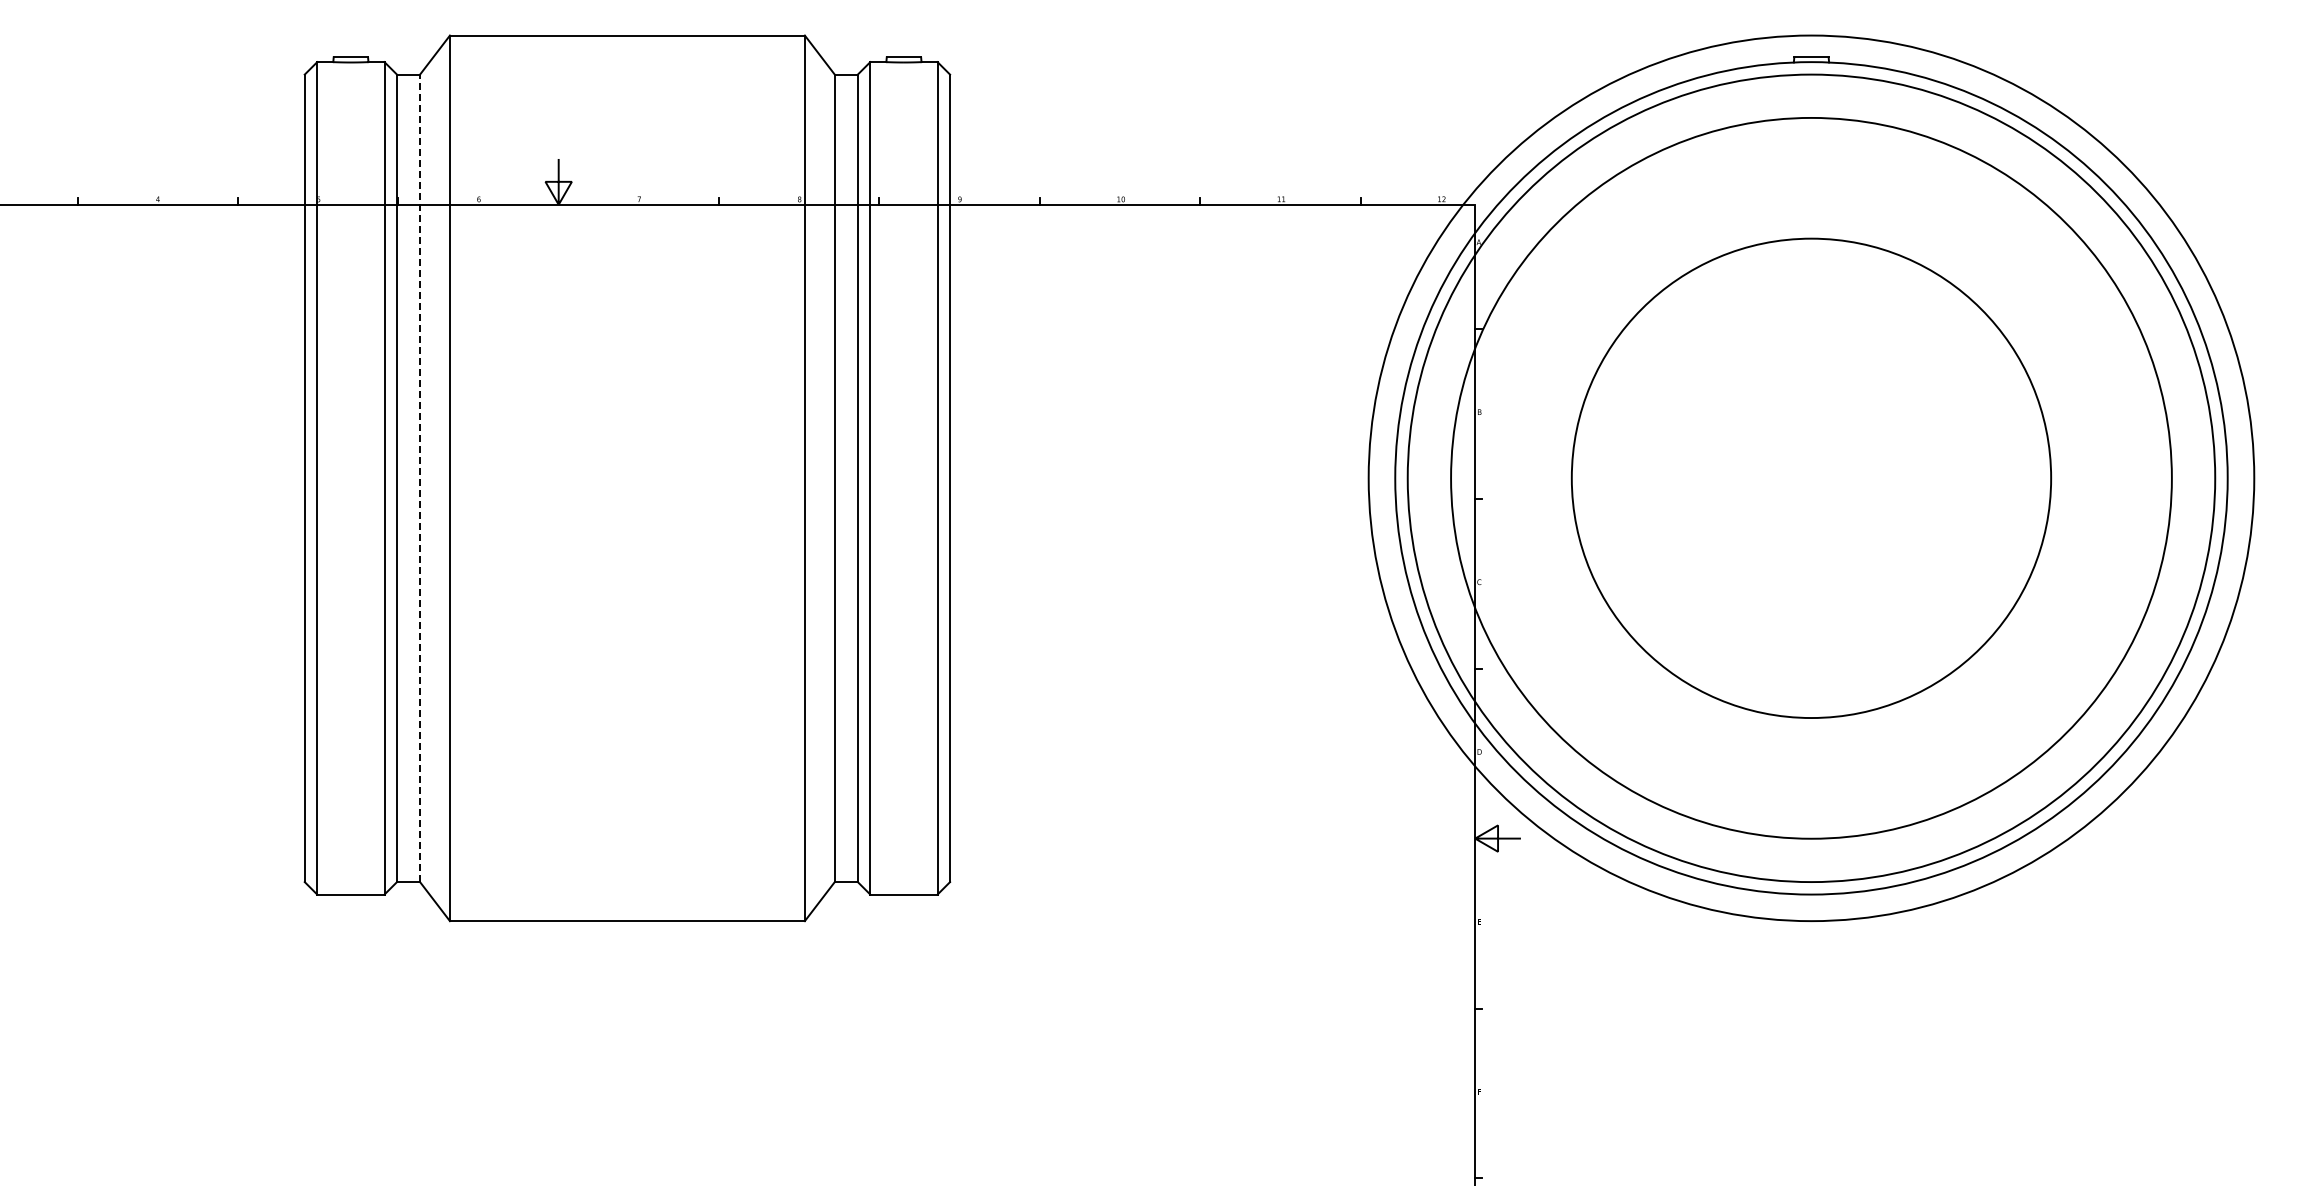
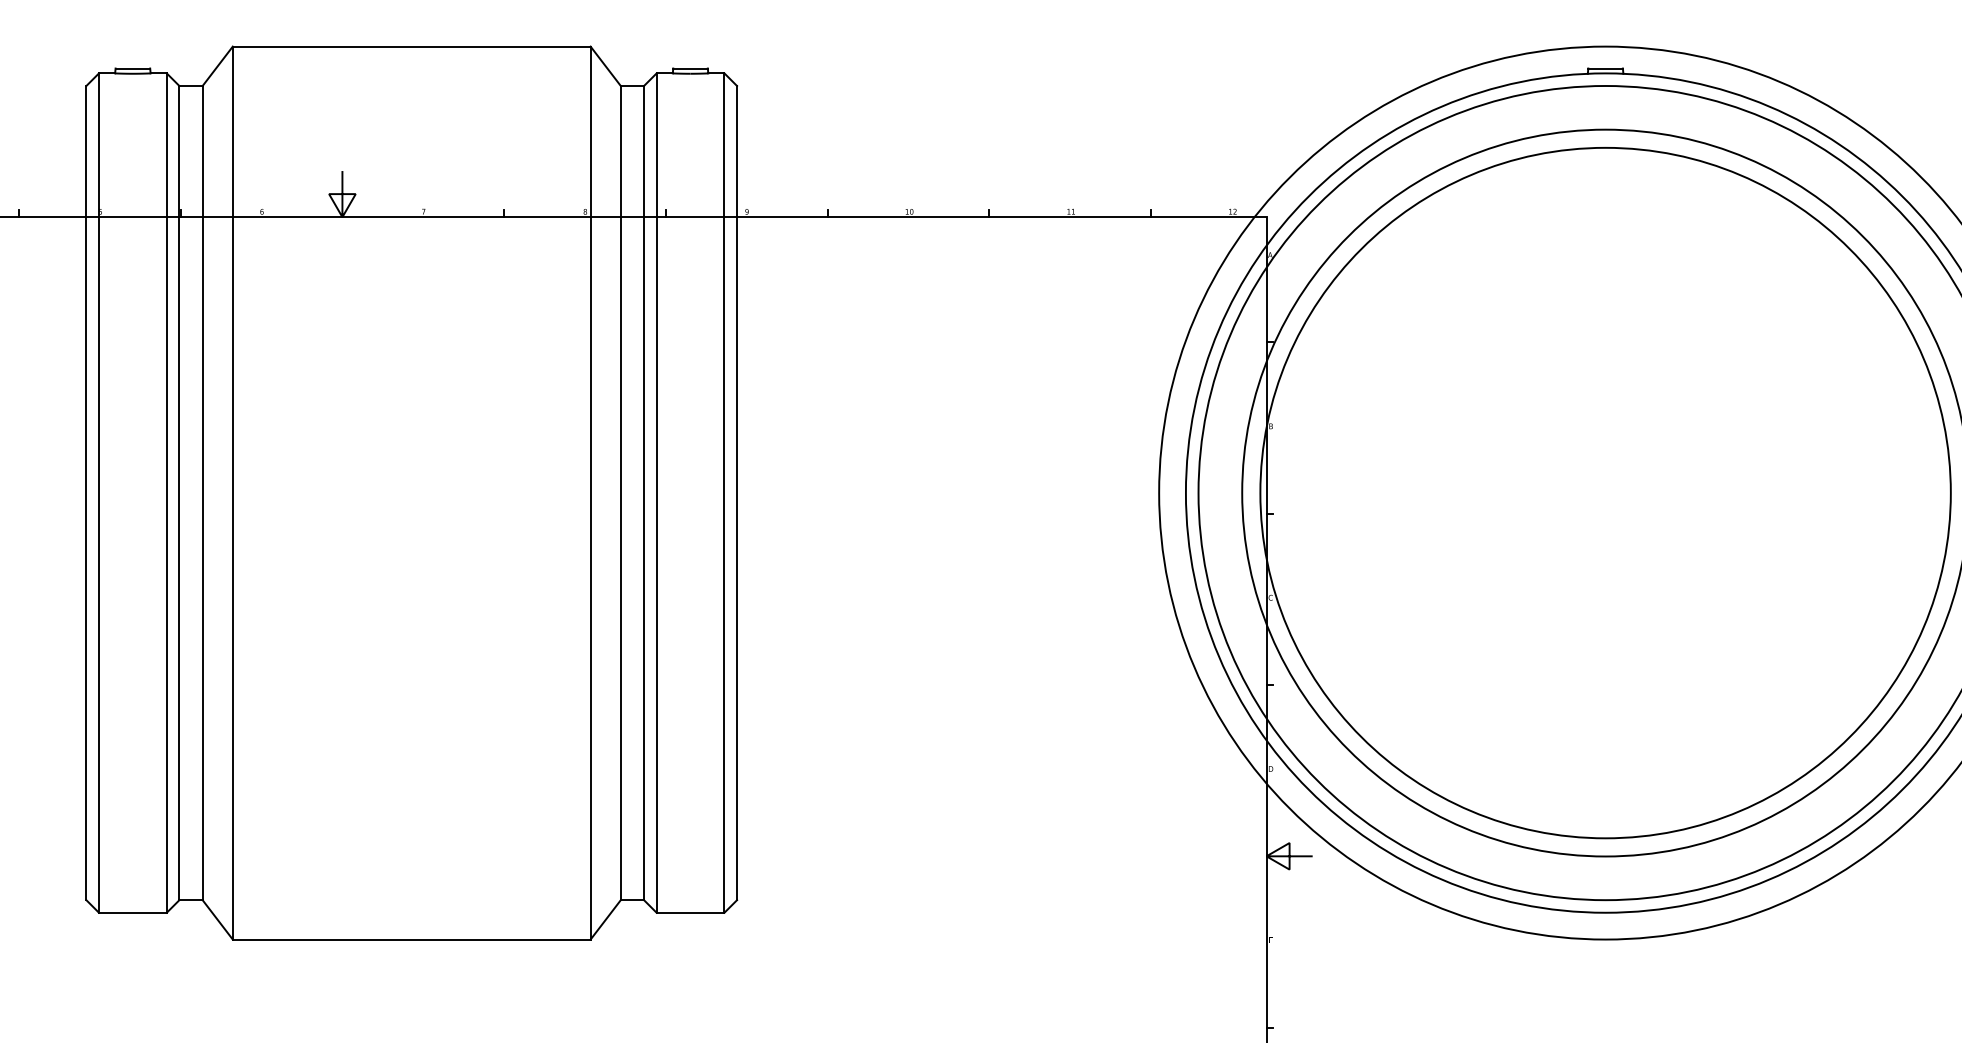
circle: (1811, 477) -> (1605, 492), size x1.43
line: (420, 478) -> (203, 493), dashed -> solid

